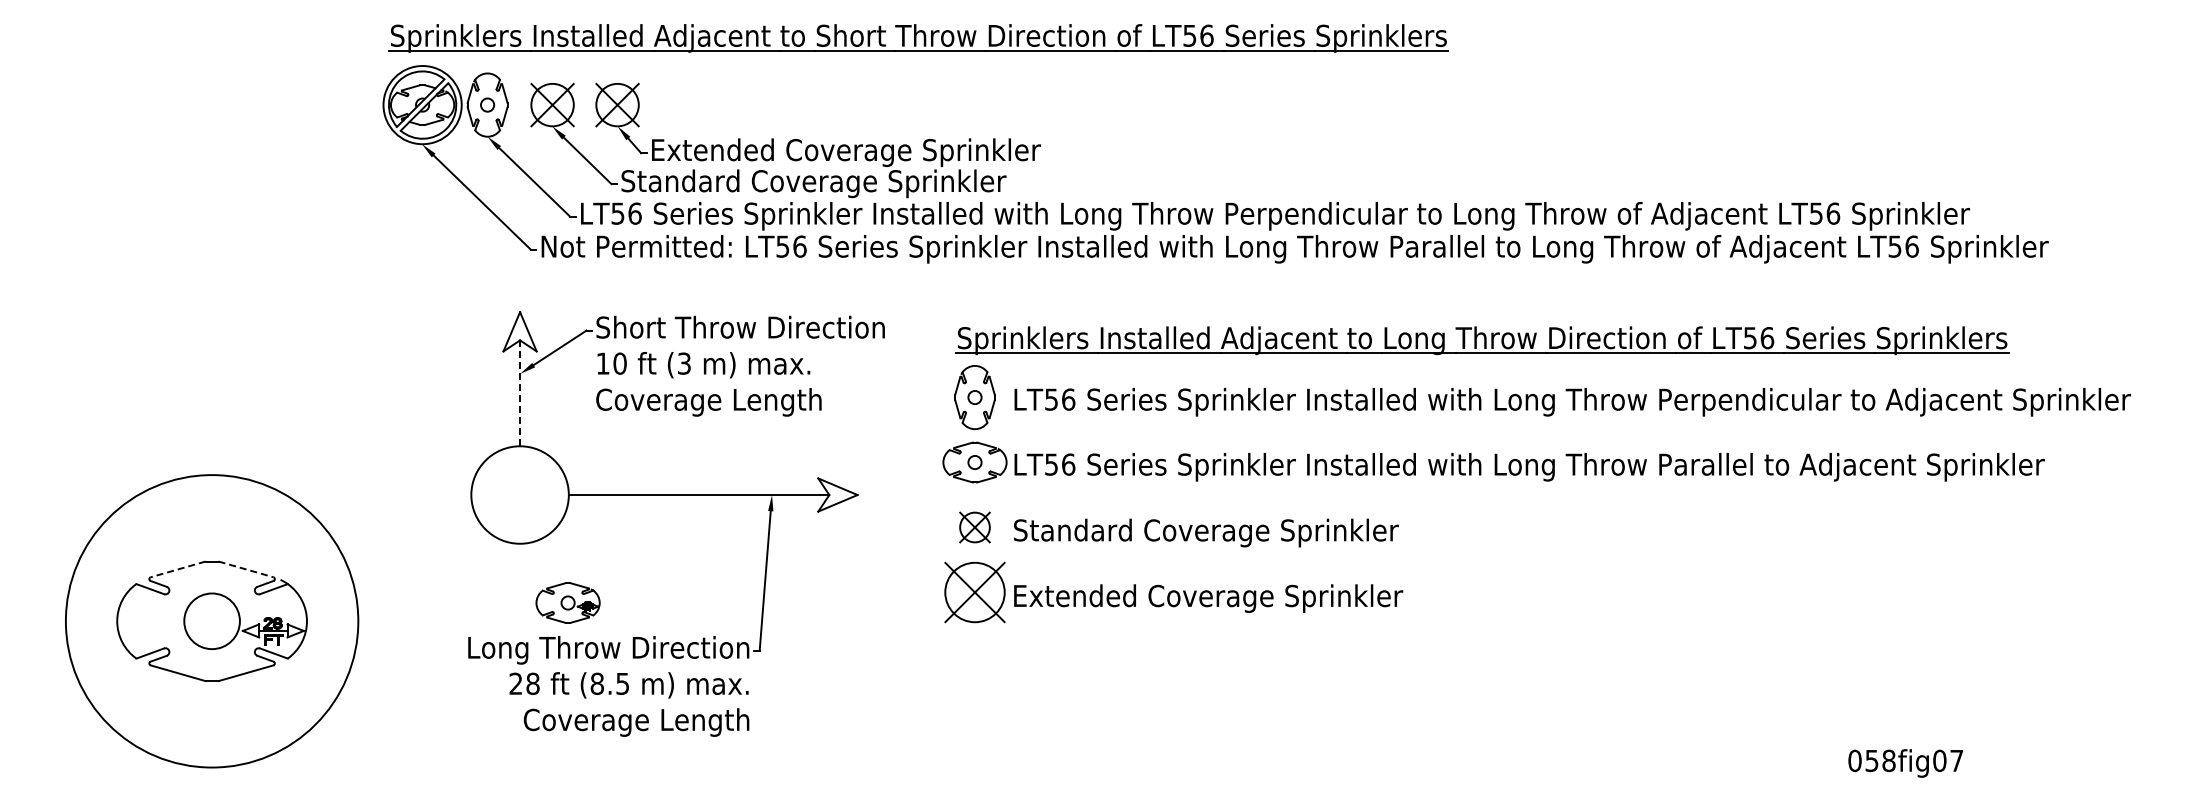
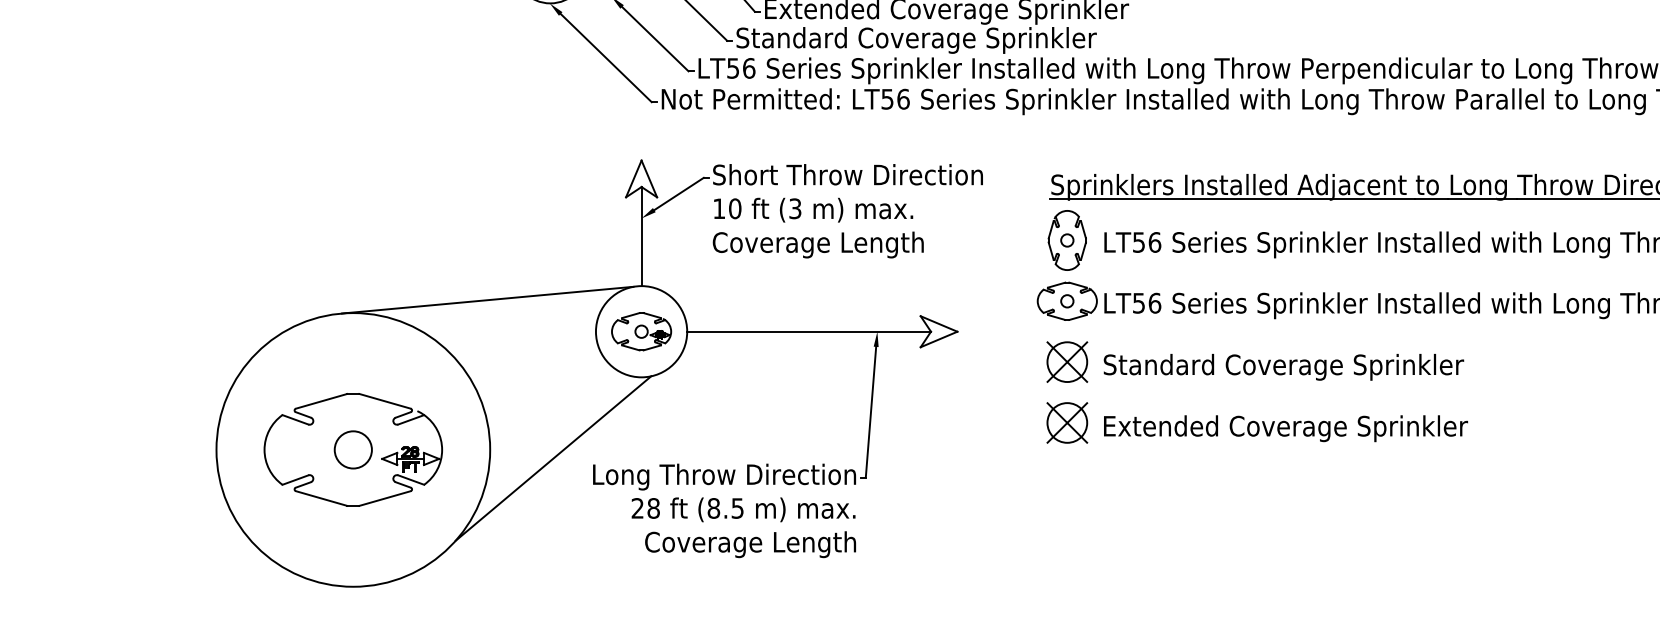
line: (520, 393) -> (641, 236), dashed -> solid
line: (355, 461) -> (487, 300), added
part: (974, 527) -> (1066, 362), size x1.43
line: (178, 569) -> (321, 401), dashed -> solid
line: (246, 569) -> (385, 401), dashed -> solid
part: (974, 592) -> (1066, 422), size x0.71
part: (567, 602) -> (641, 331), moved
circle: (211, 621) -> (352, 450), size x0.71
line: (425, 630) -> (553, 458), added

